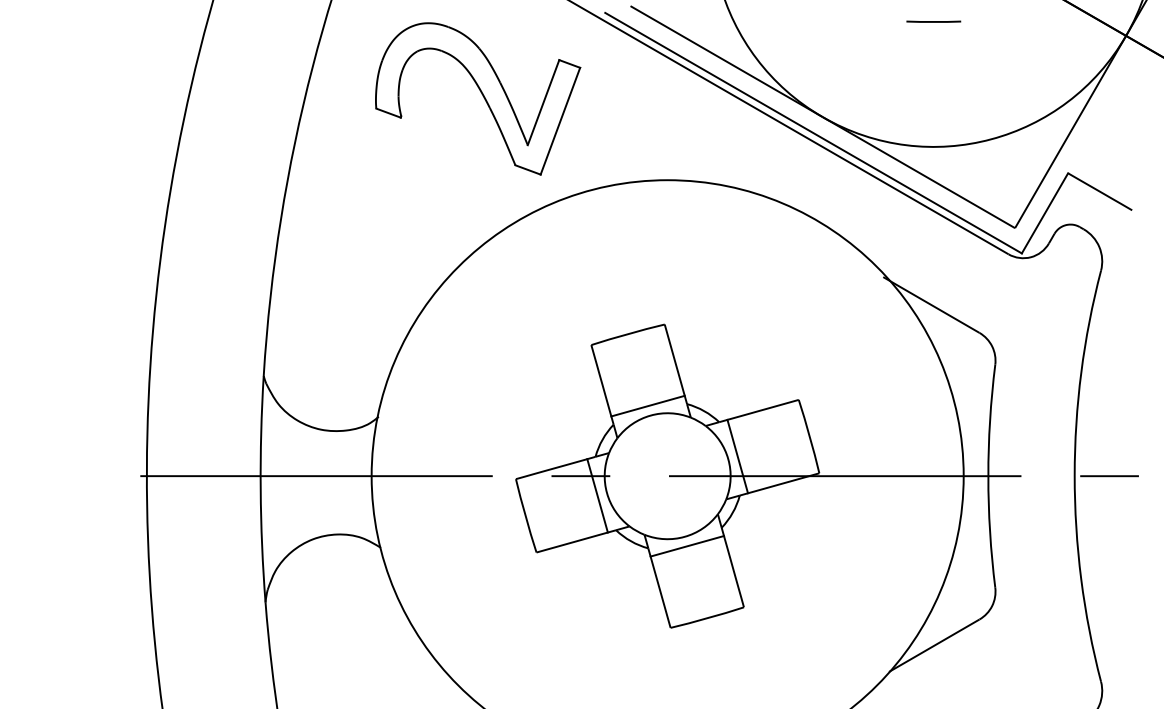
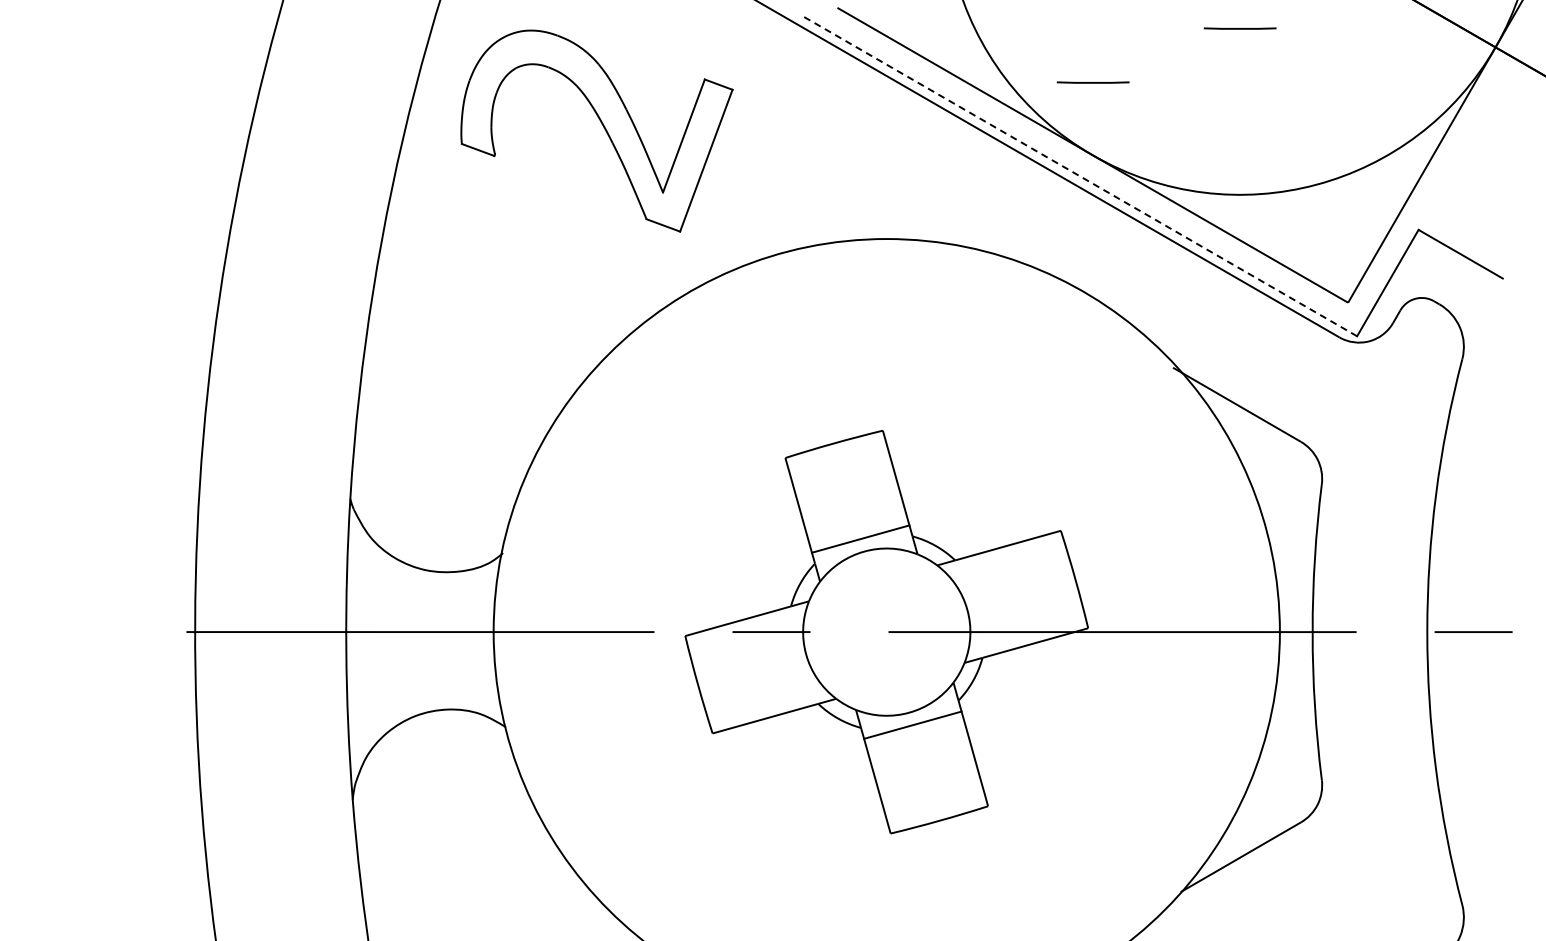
line: (822, 62) -> (1092, 82), added
part: (482, 95) -> (602, 126), moved
line: (813, 133) -> (1080, 176), solid -> dashed
line: (737, 456) -> (979, 605), removed
line: (597, 495) -> (793, 657), removed

